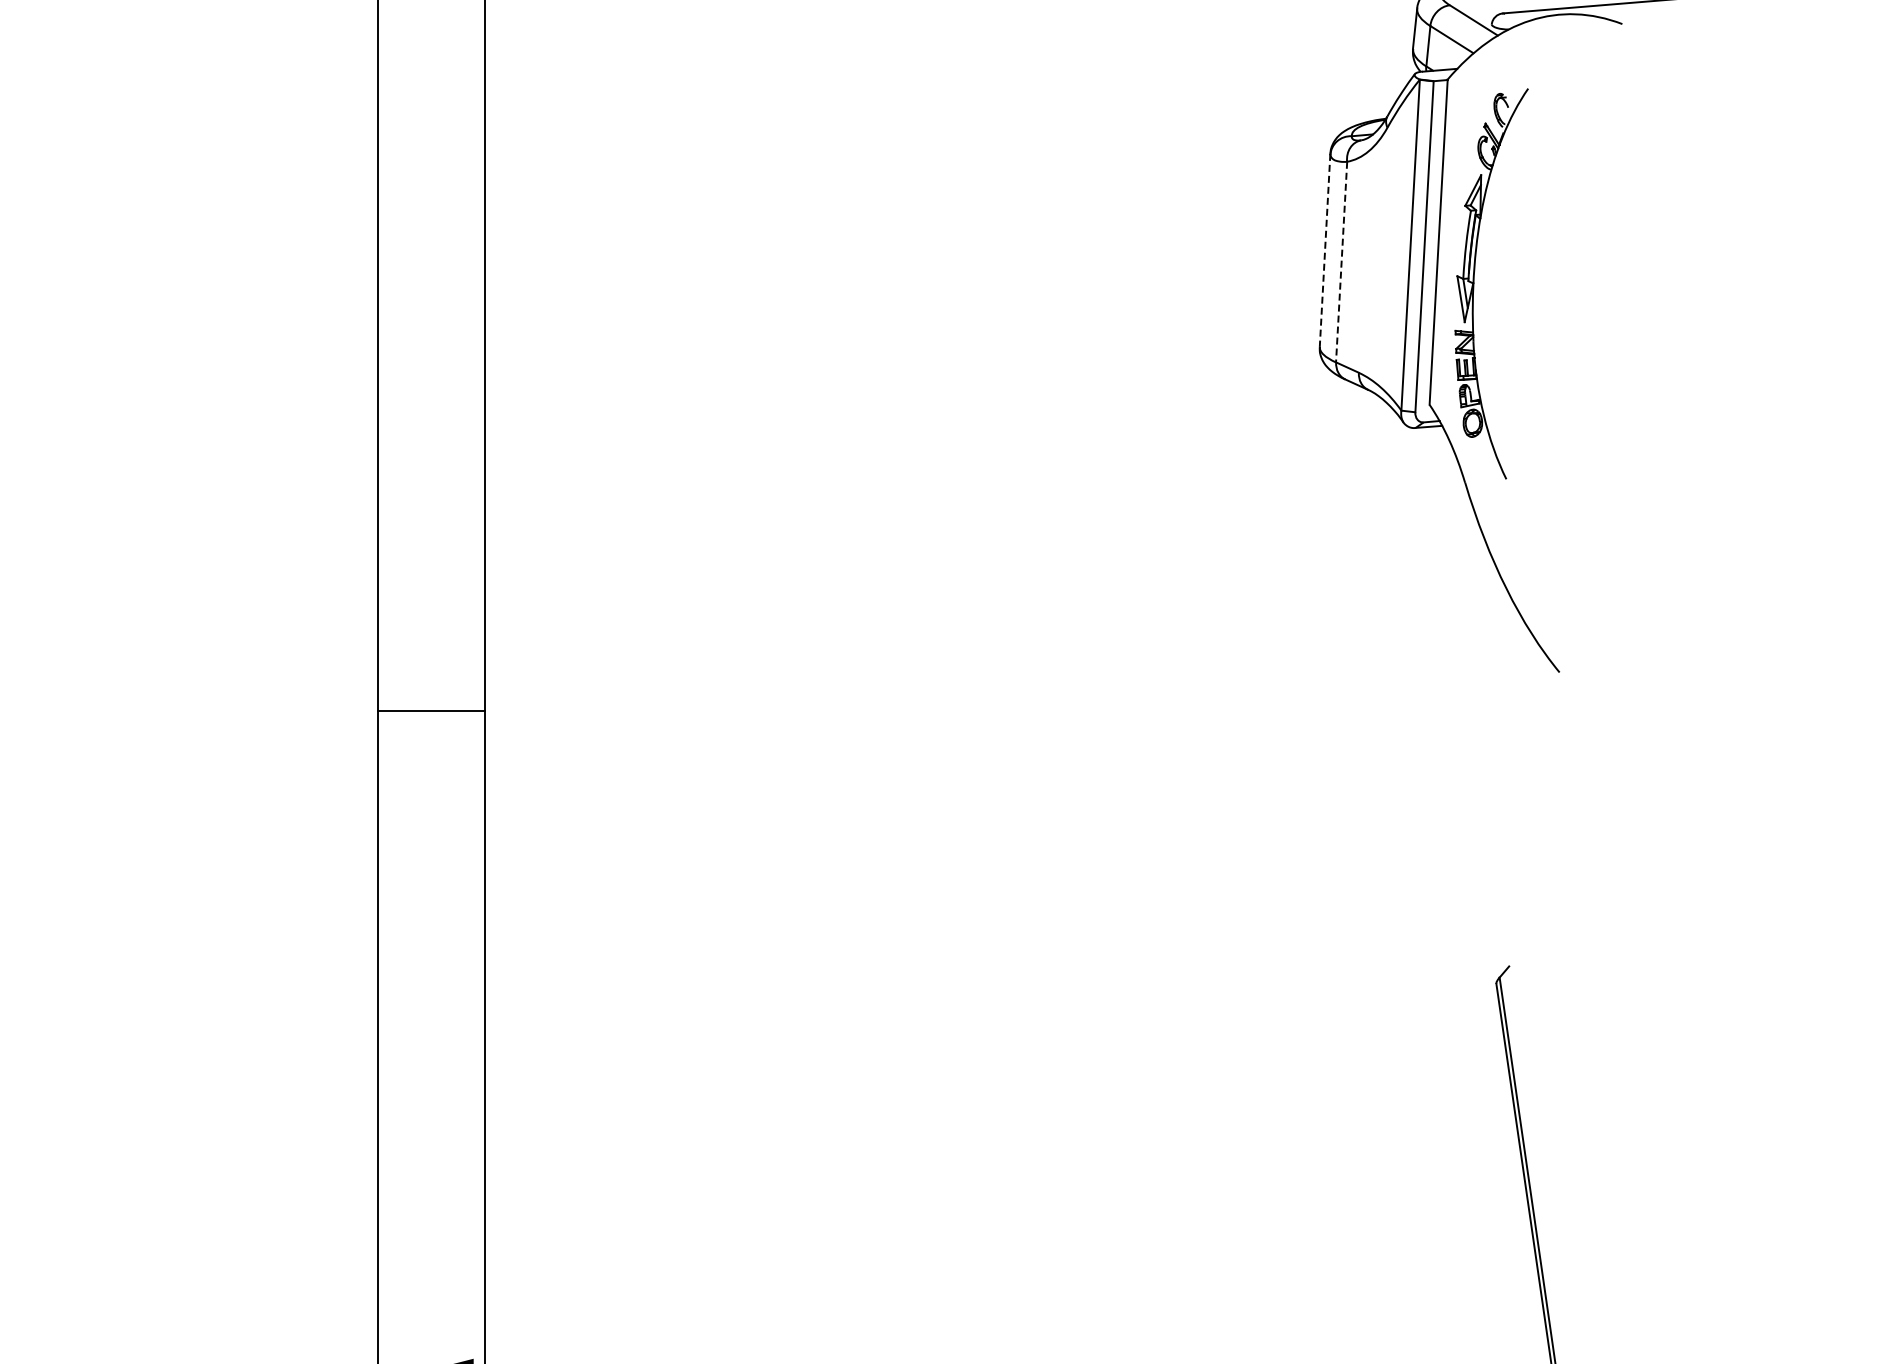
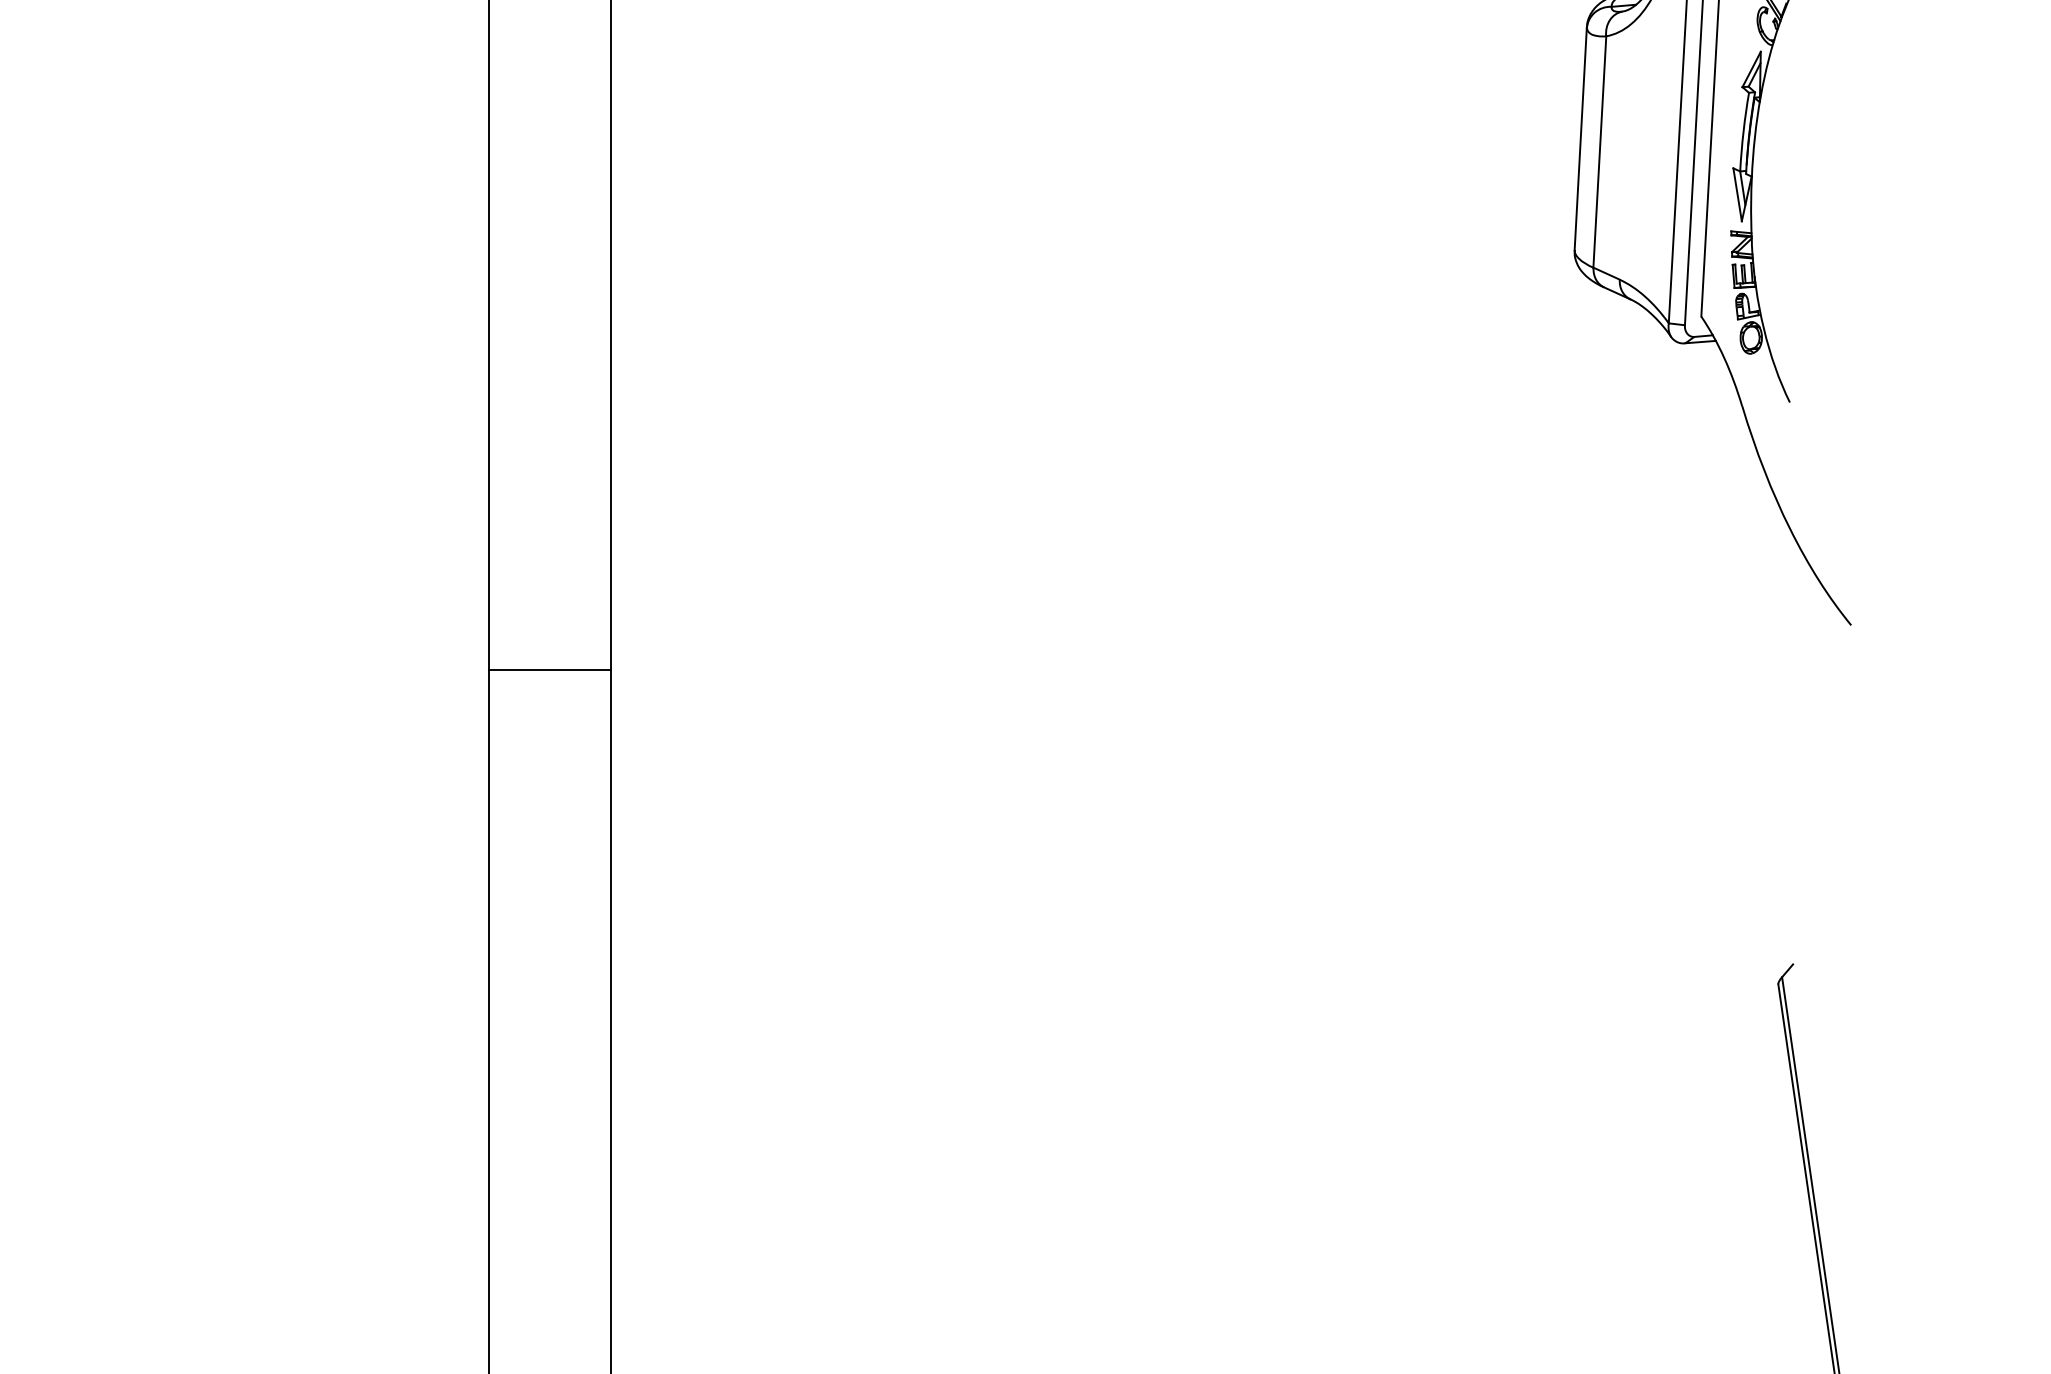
line: (1325, 250) -> (1581, 138), dashed -> solid
line: (1341, 262) -> (1599, 152), dashed -> solid

